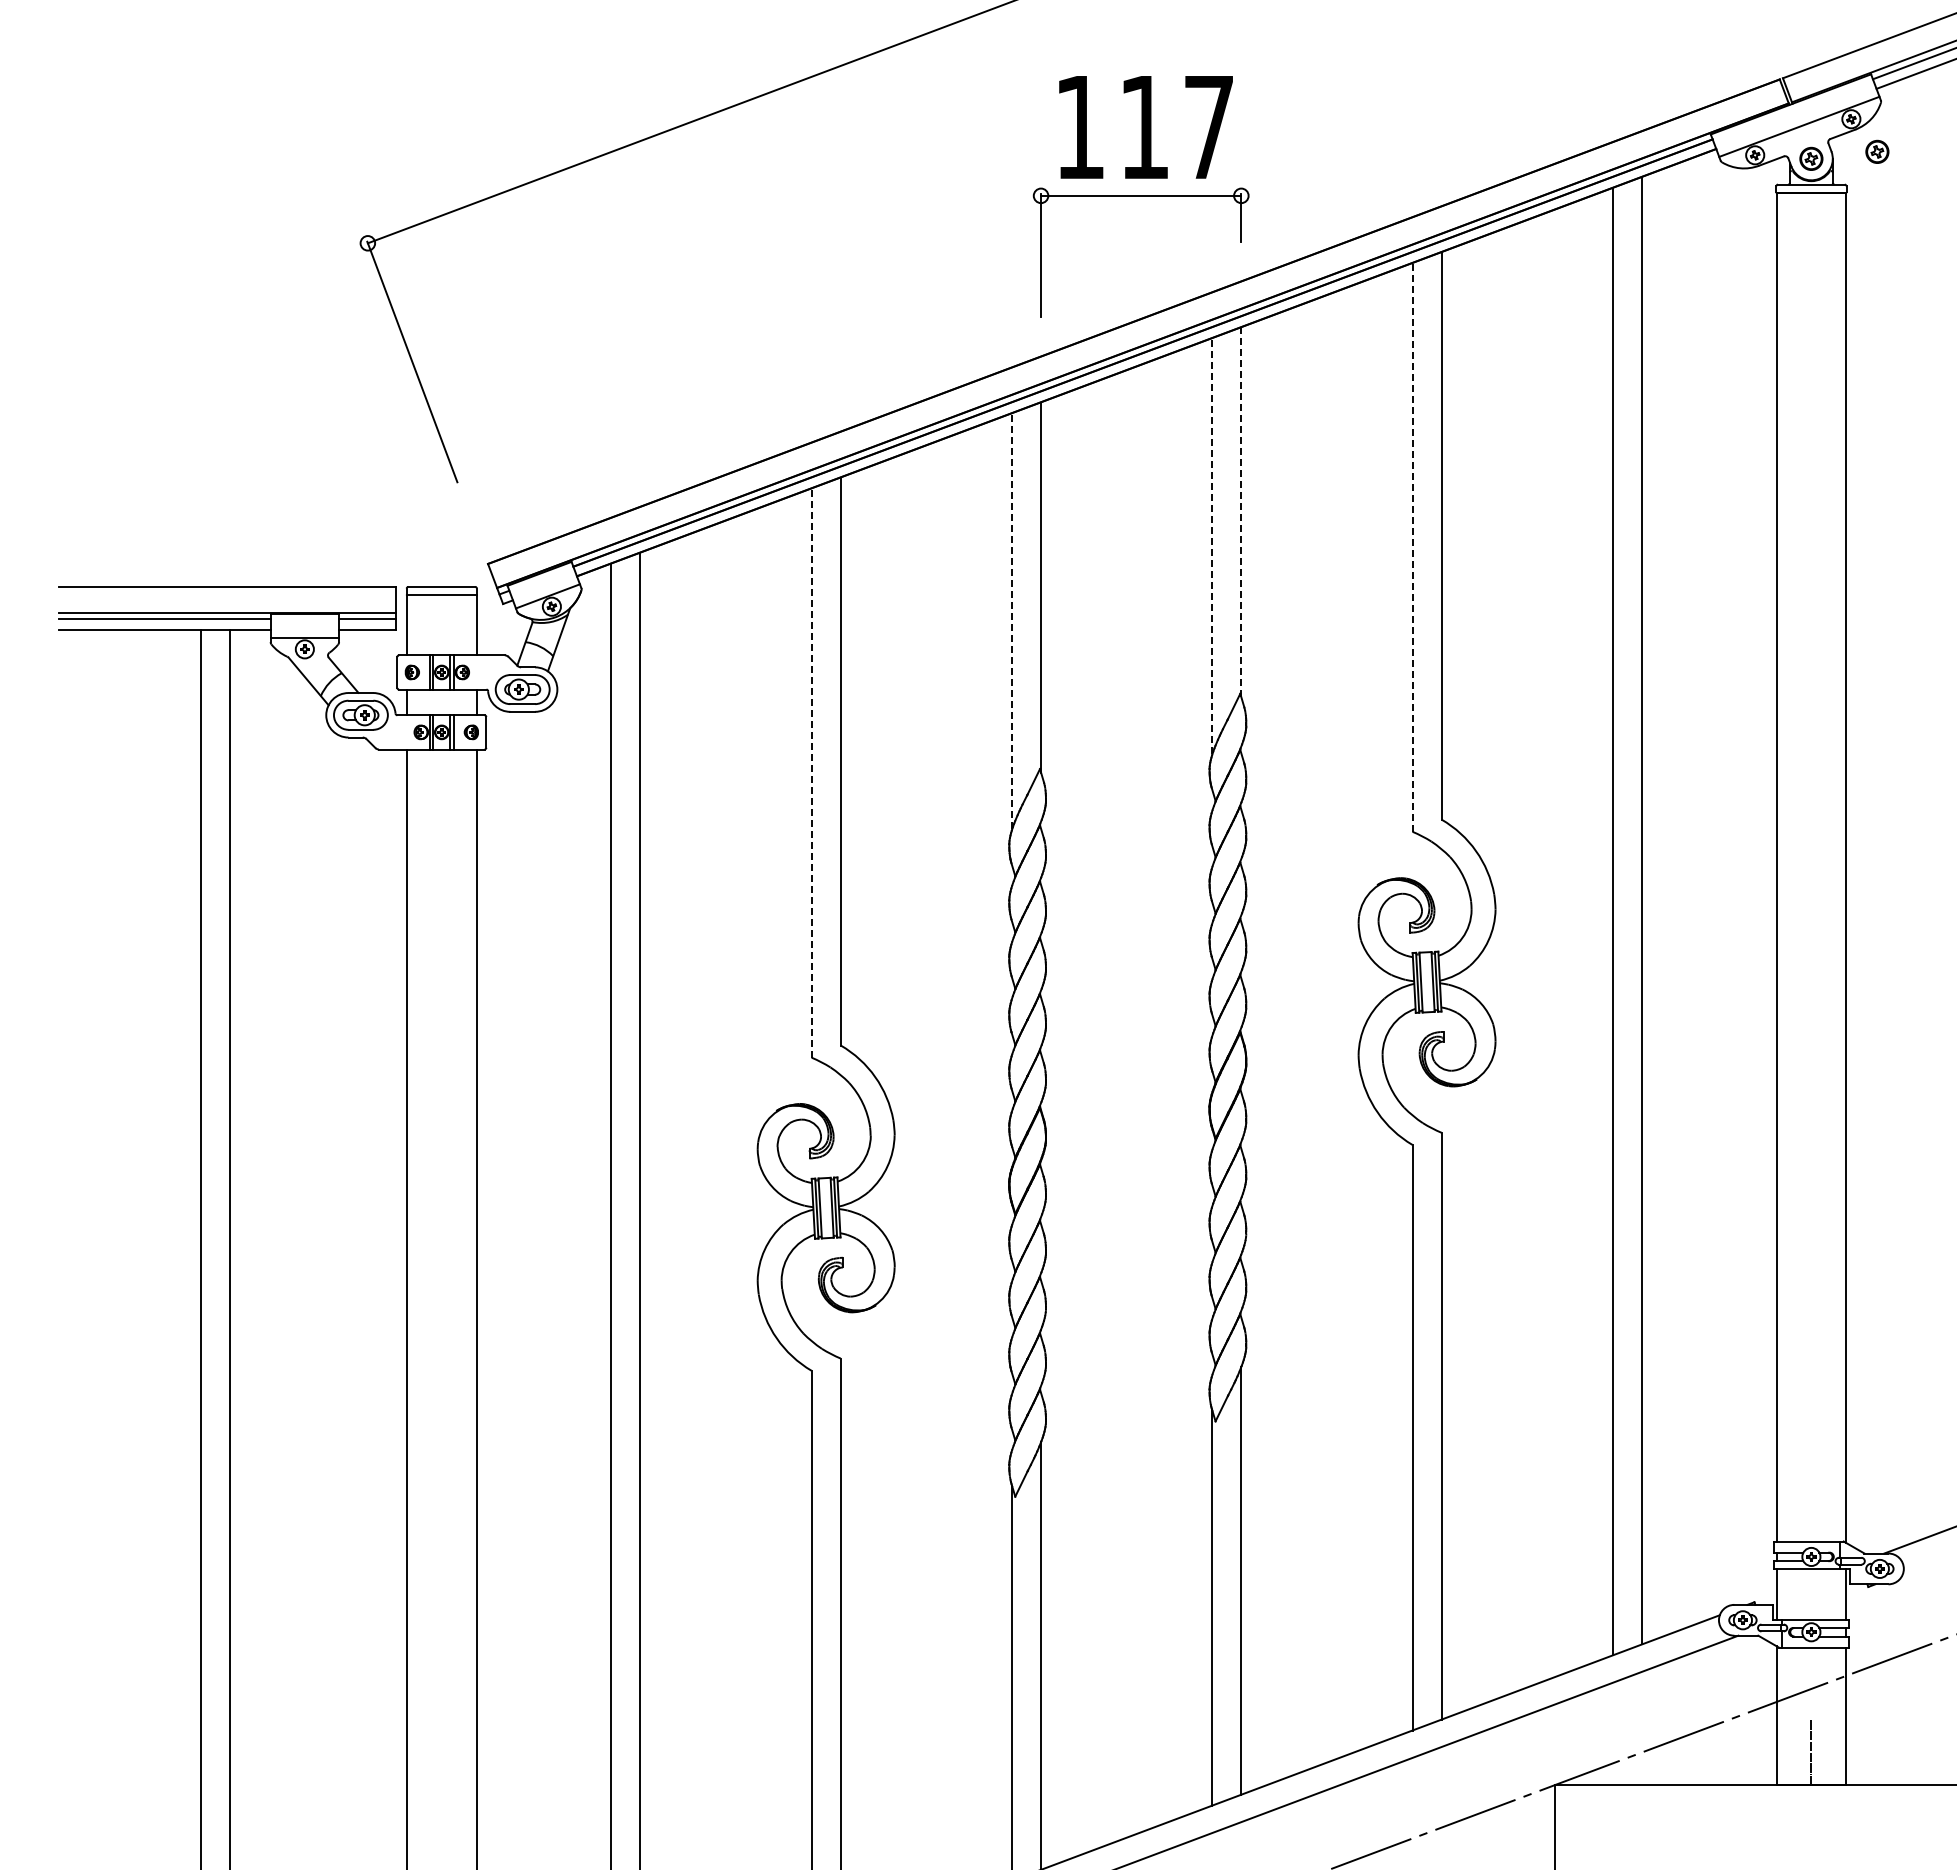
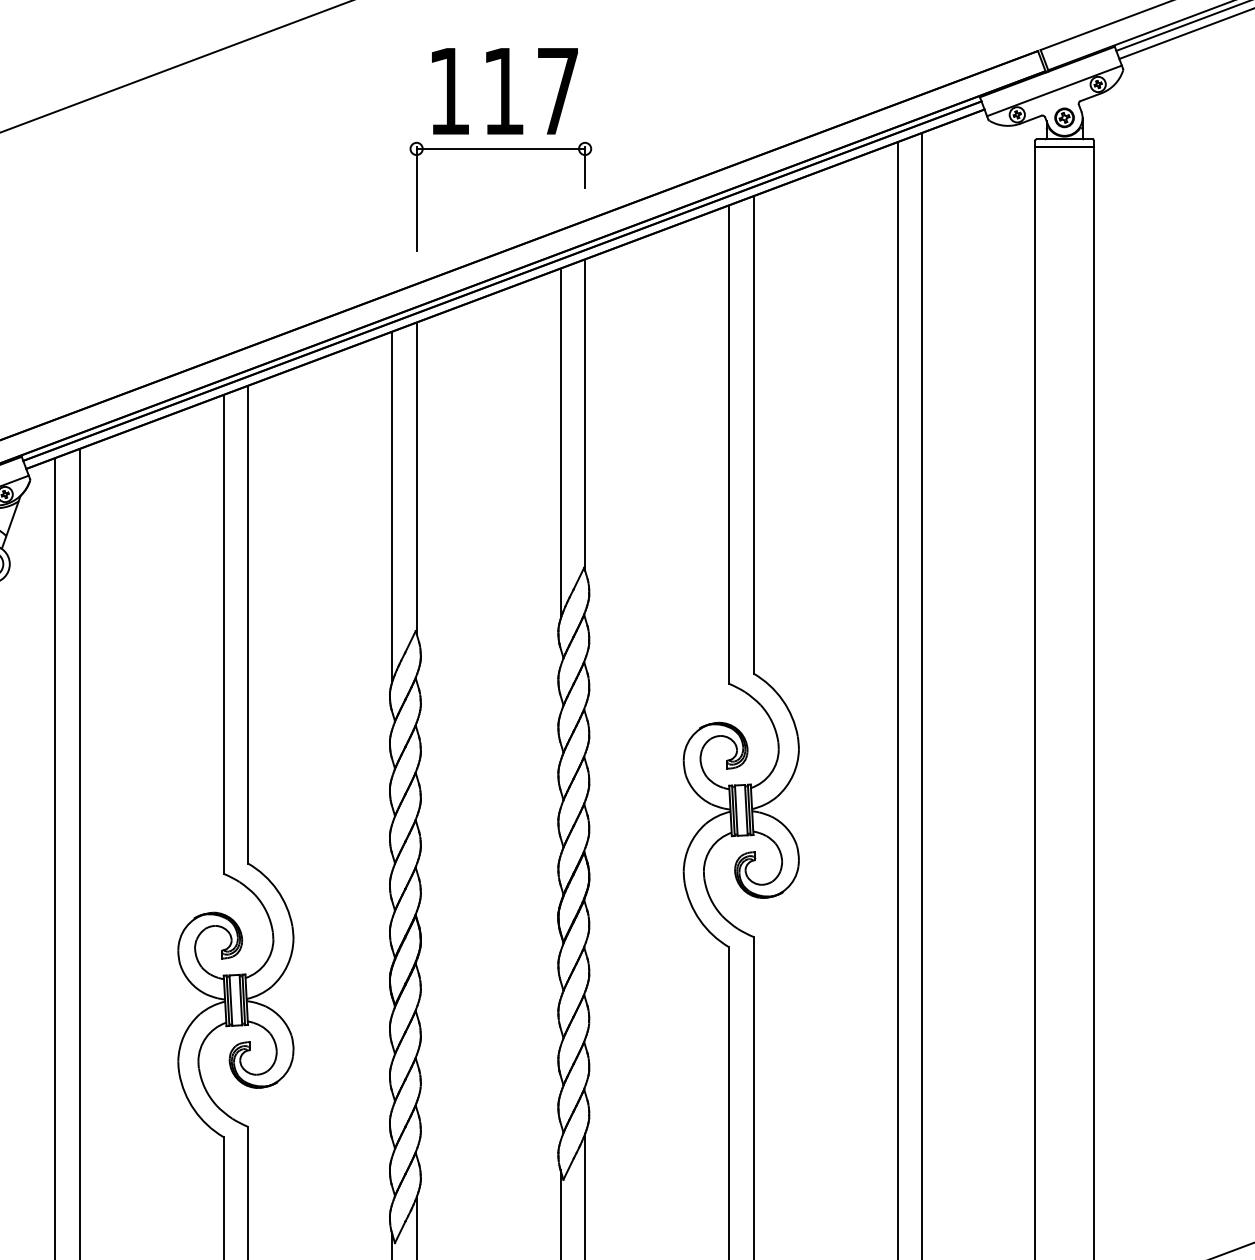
part: (1877, 151) -> (1120, 111), removed
line: (1241, 512) -> (585, 415), dashed -> solid
line: (1212, 546) -> (560, 443), dashed -> solid
line: (1412, 546) -> (729, 443), dashed -> solid
line: (1011, 621) -> (391, 506), dashed -> solid
line: (811, 772) -> (223, 633), dashed -> solid

